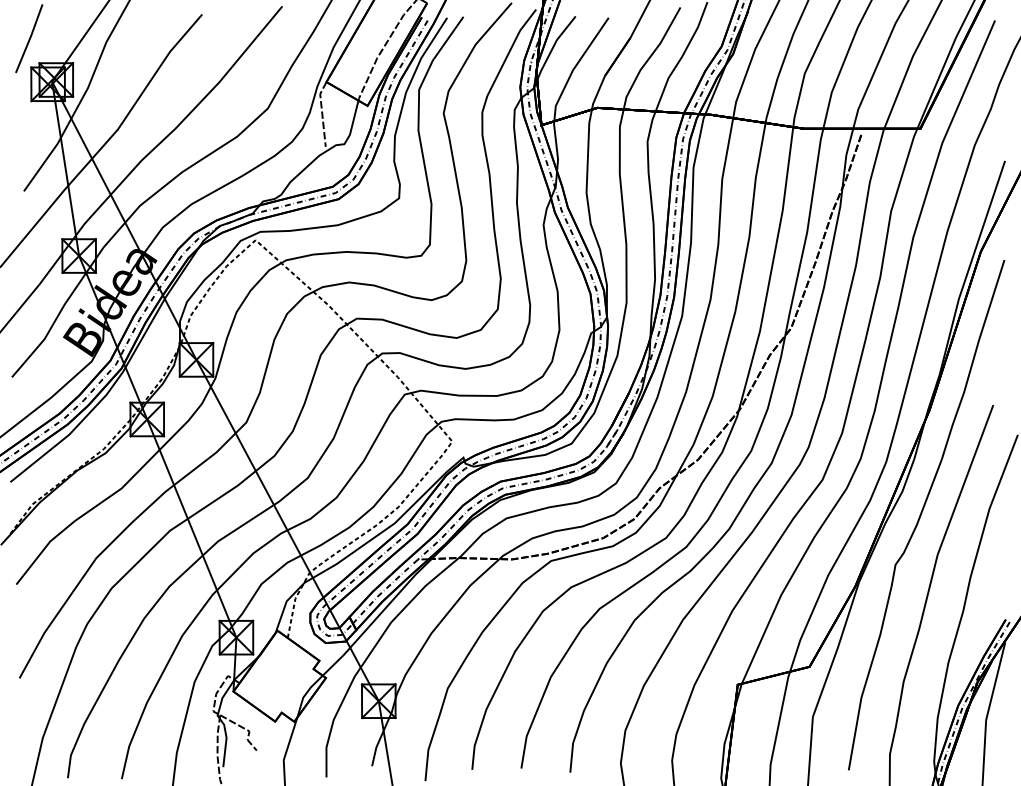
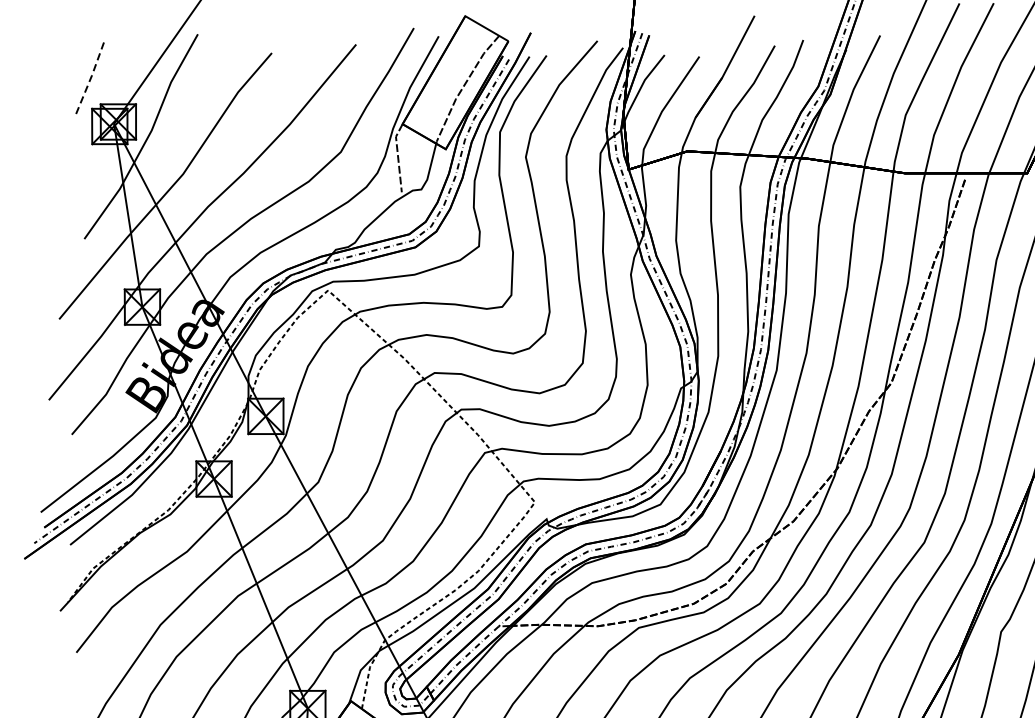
line: (30, 38) -> (91, 78), solid -> dashed

